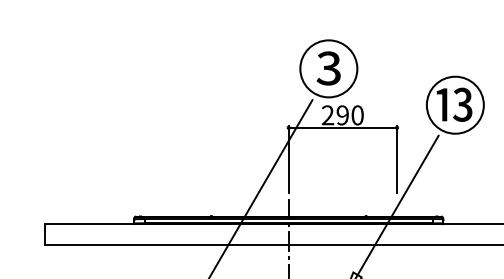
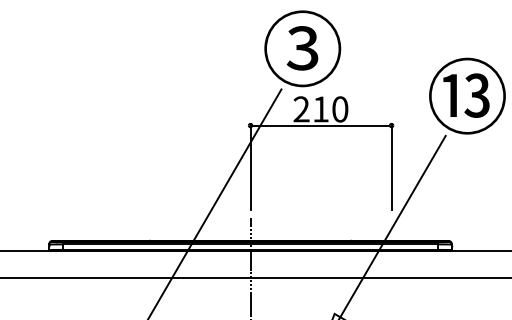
text: (342, 115) -> (320, 109), 290 -> 210

